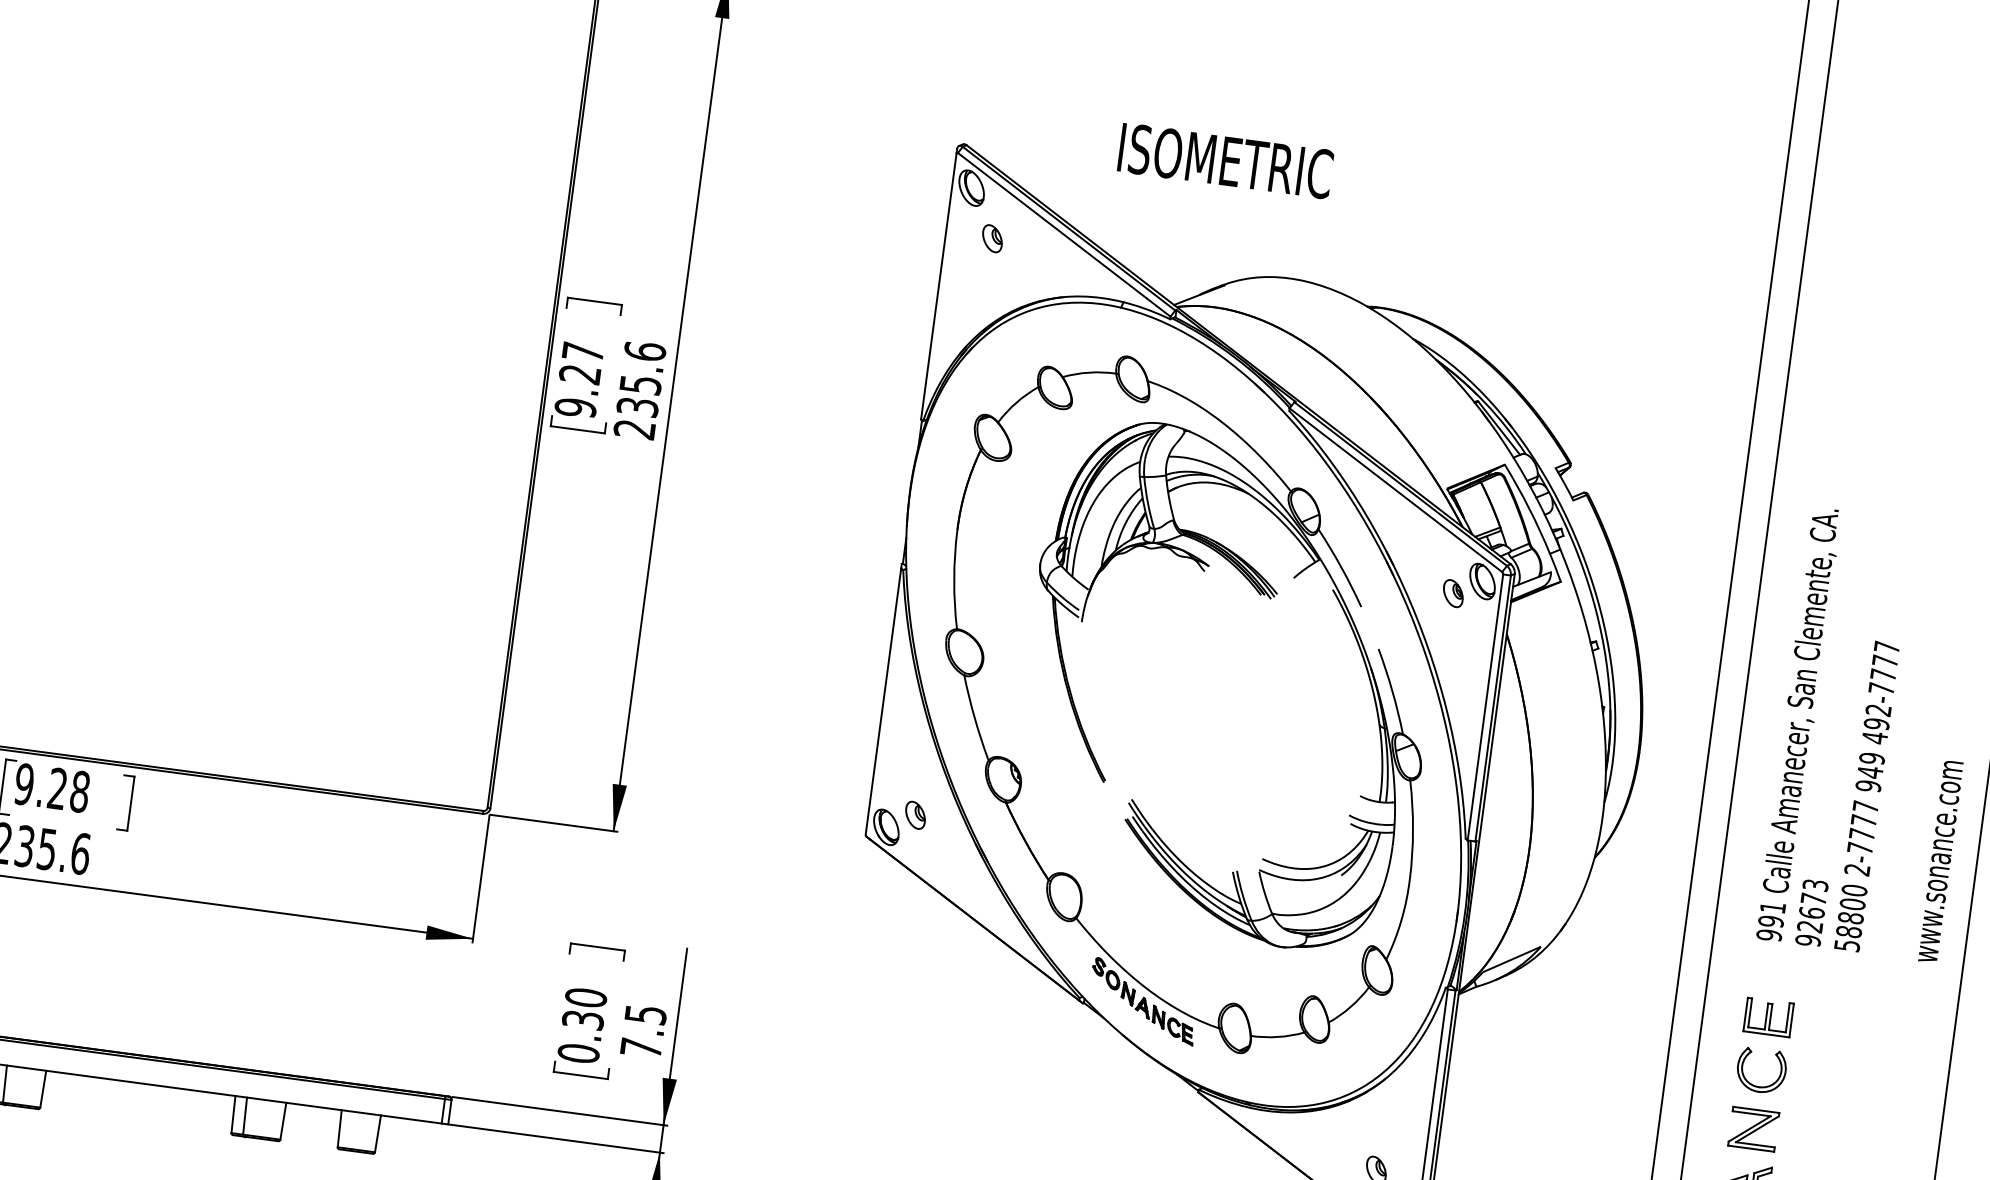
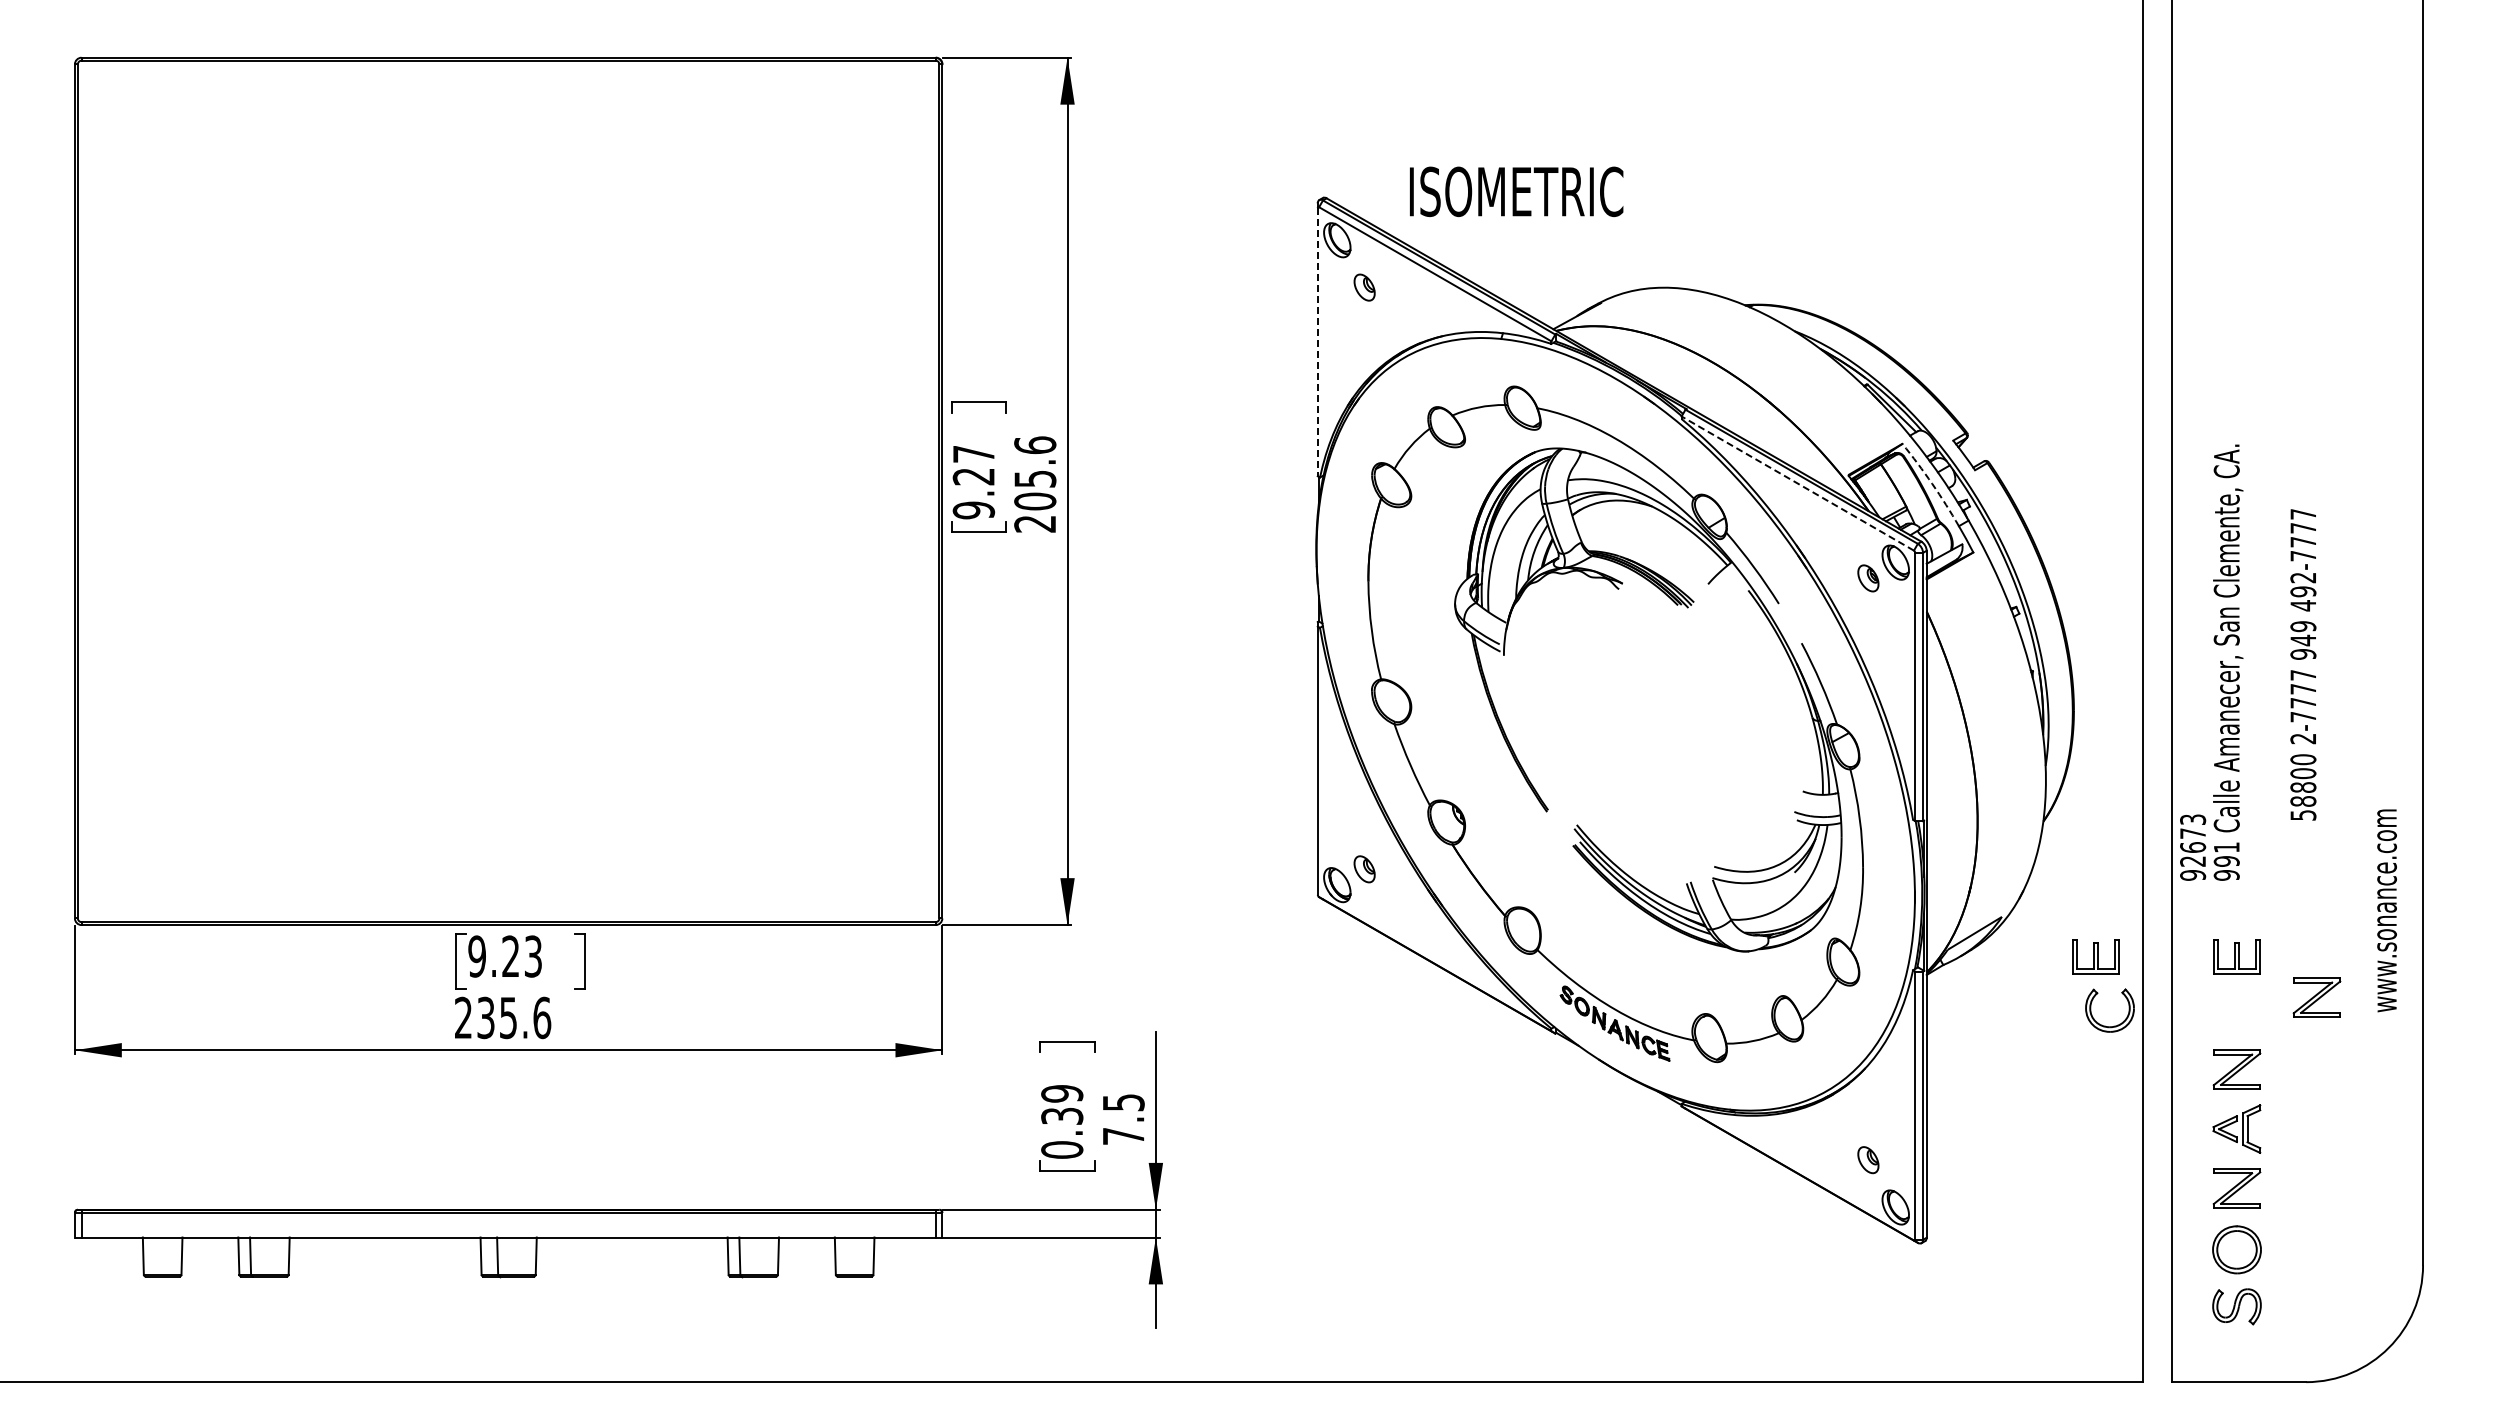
text: (1225, 160) -> (1516, 191), moved
line: (938, 286) -> (1317, 342), solid -> dashed
text: (637, 407) -> (1035, 501), 235.6 -> 205.6
line: (1395, 490) -> (1797, 483), solid -> dashed
arc: (1529, 507) -> (1932, 483), solid -> dashed
text: (80, 791) -> (533, 956), 9.28 -> 9.23
text: (1867, 796) -> (2303, 664), moved
text: (1940, 861) -> (2386, 910), moved
text: (1812, 912) -> (2193, 847), moved
text: (586, 997) -> (1062, 1093), 0.30 -> 0.39
part: (1628, 998) -> (2095, 956), added
part: (1842, 1068) -> (2316, 997), added
part: (1755, 1084) -> (2105, 1025), moved

